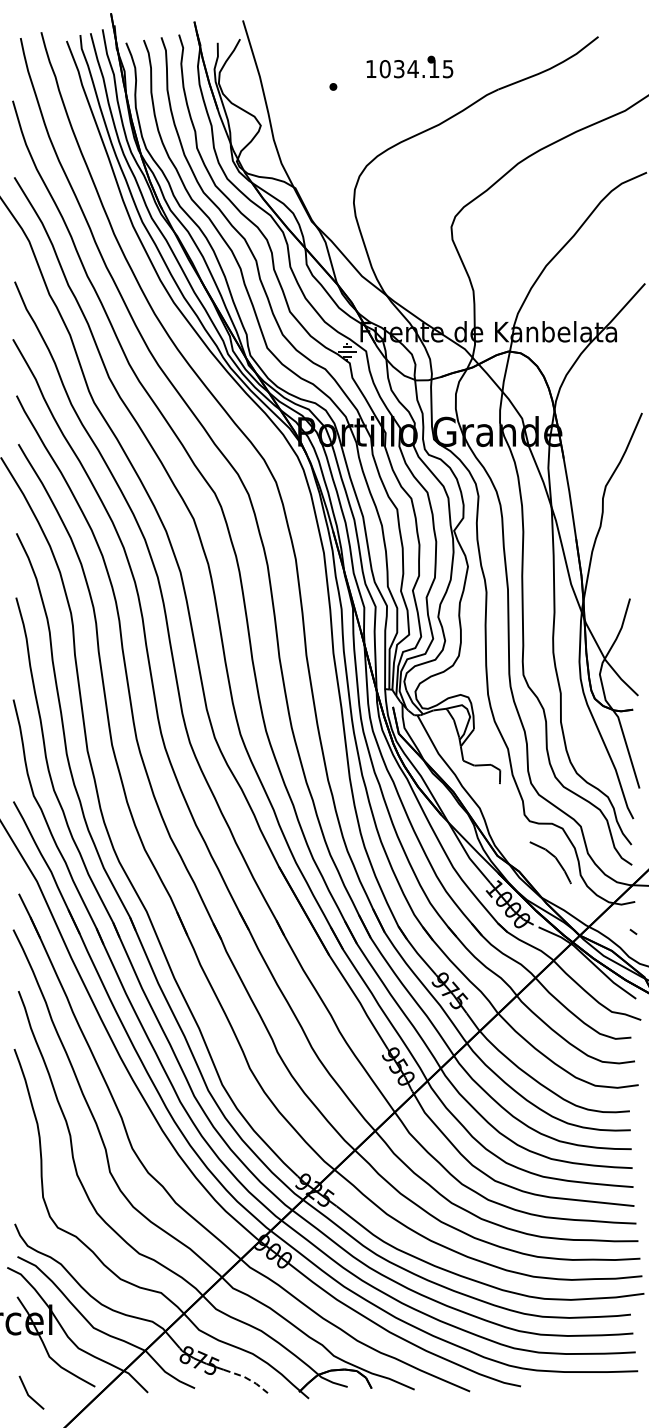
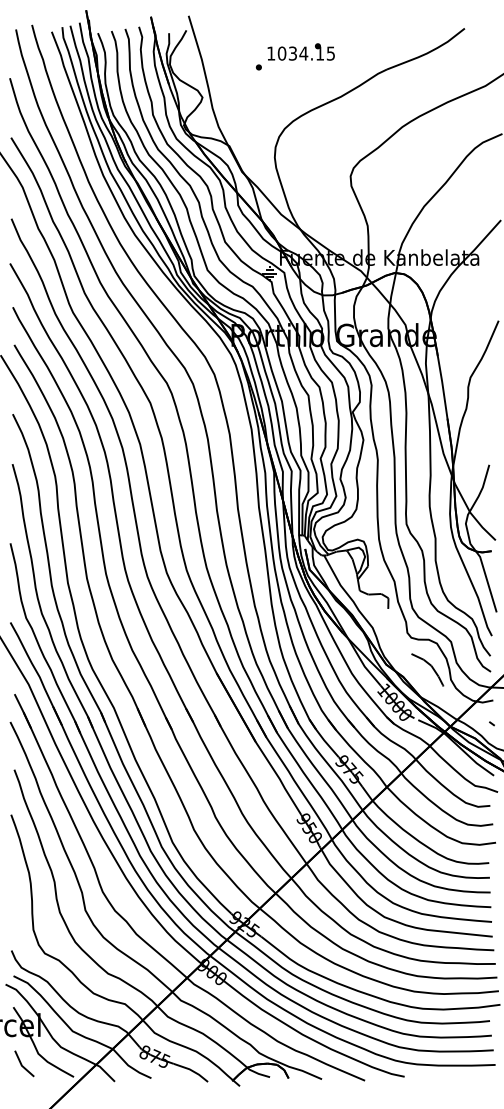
text: (409, 66) -> (300, 51), moved
line: (247, 1378) -> (192, 1070), dashed -> solid
line: (28, 1393) -> (22, 1064), moved

